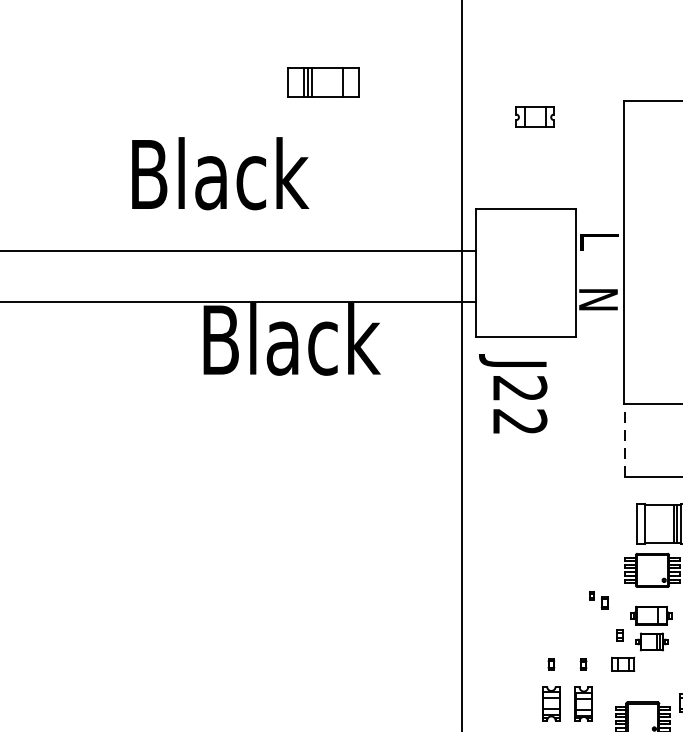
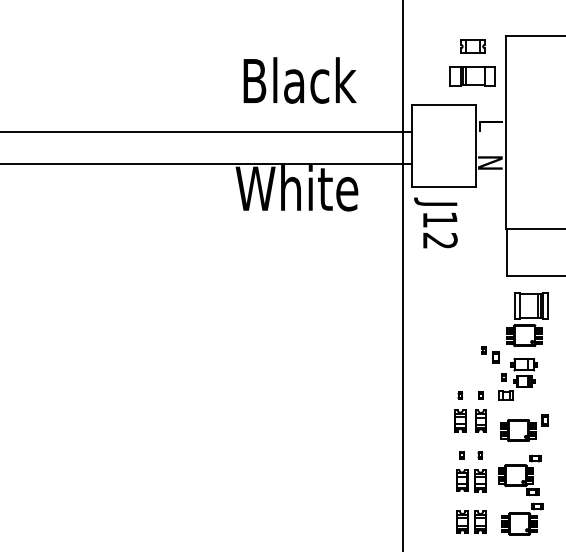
part: (322, 82) -> (472, 76), moved
part: (534, 117) -> (472, 46), moved
text: (219, 173) -> (299, 80), moved
text: (294, 339) -> (296, 188), Black -> White
text: (520, 388) -> (440, 219), J22 -> J12
line: (625, 440) -> (507, 252), dashed -> solid
part: (598, 599) -> (490, 354), size x1.43

